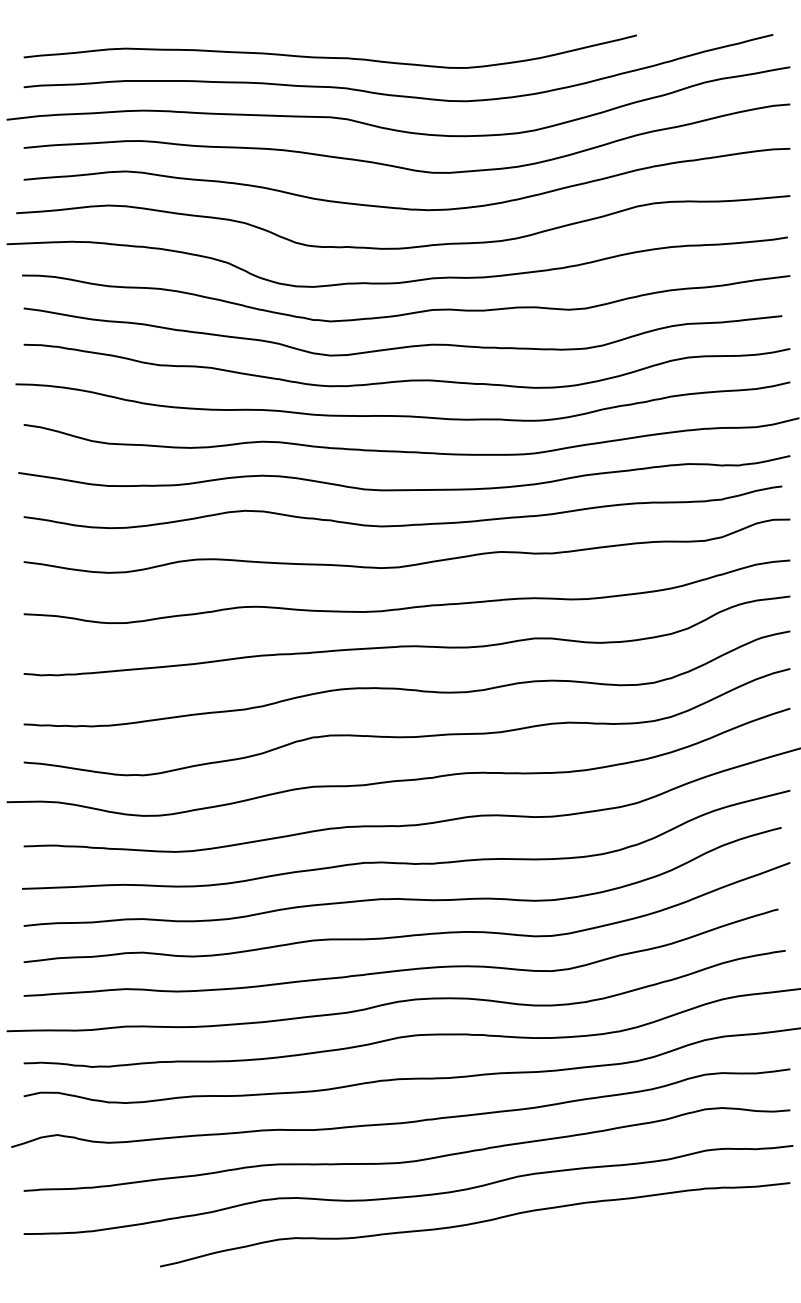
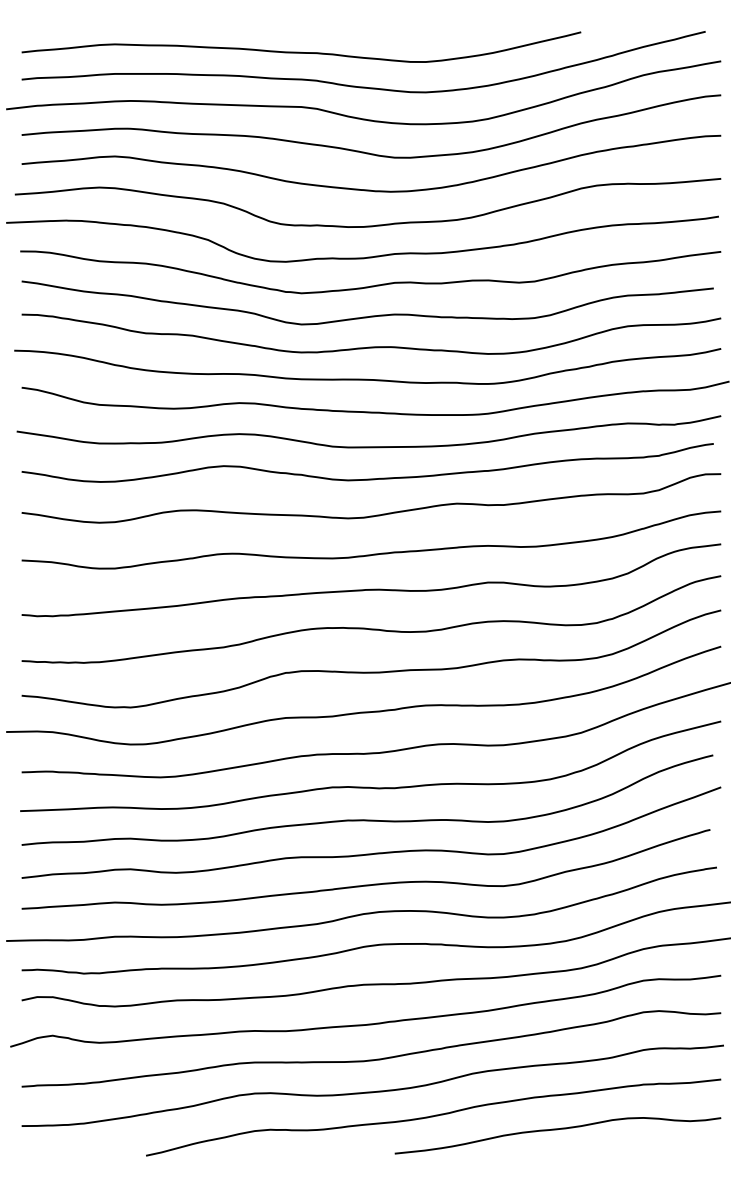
curve: (611, 1238) -> (558, 1130), added

